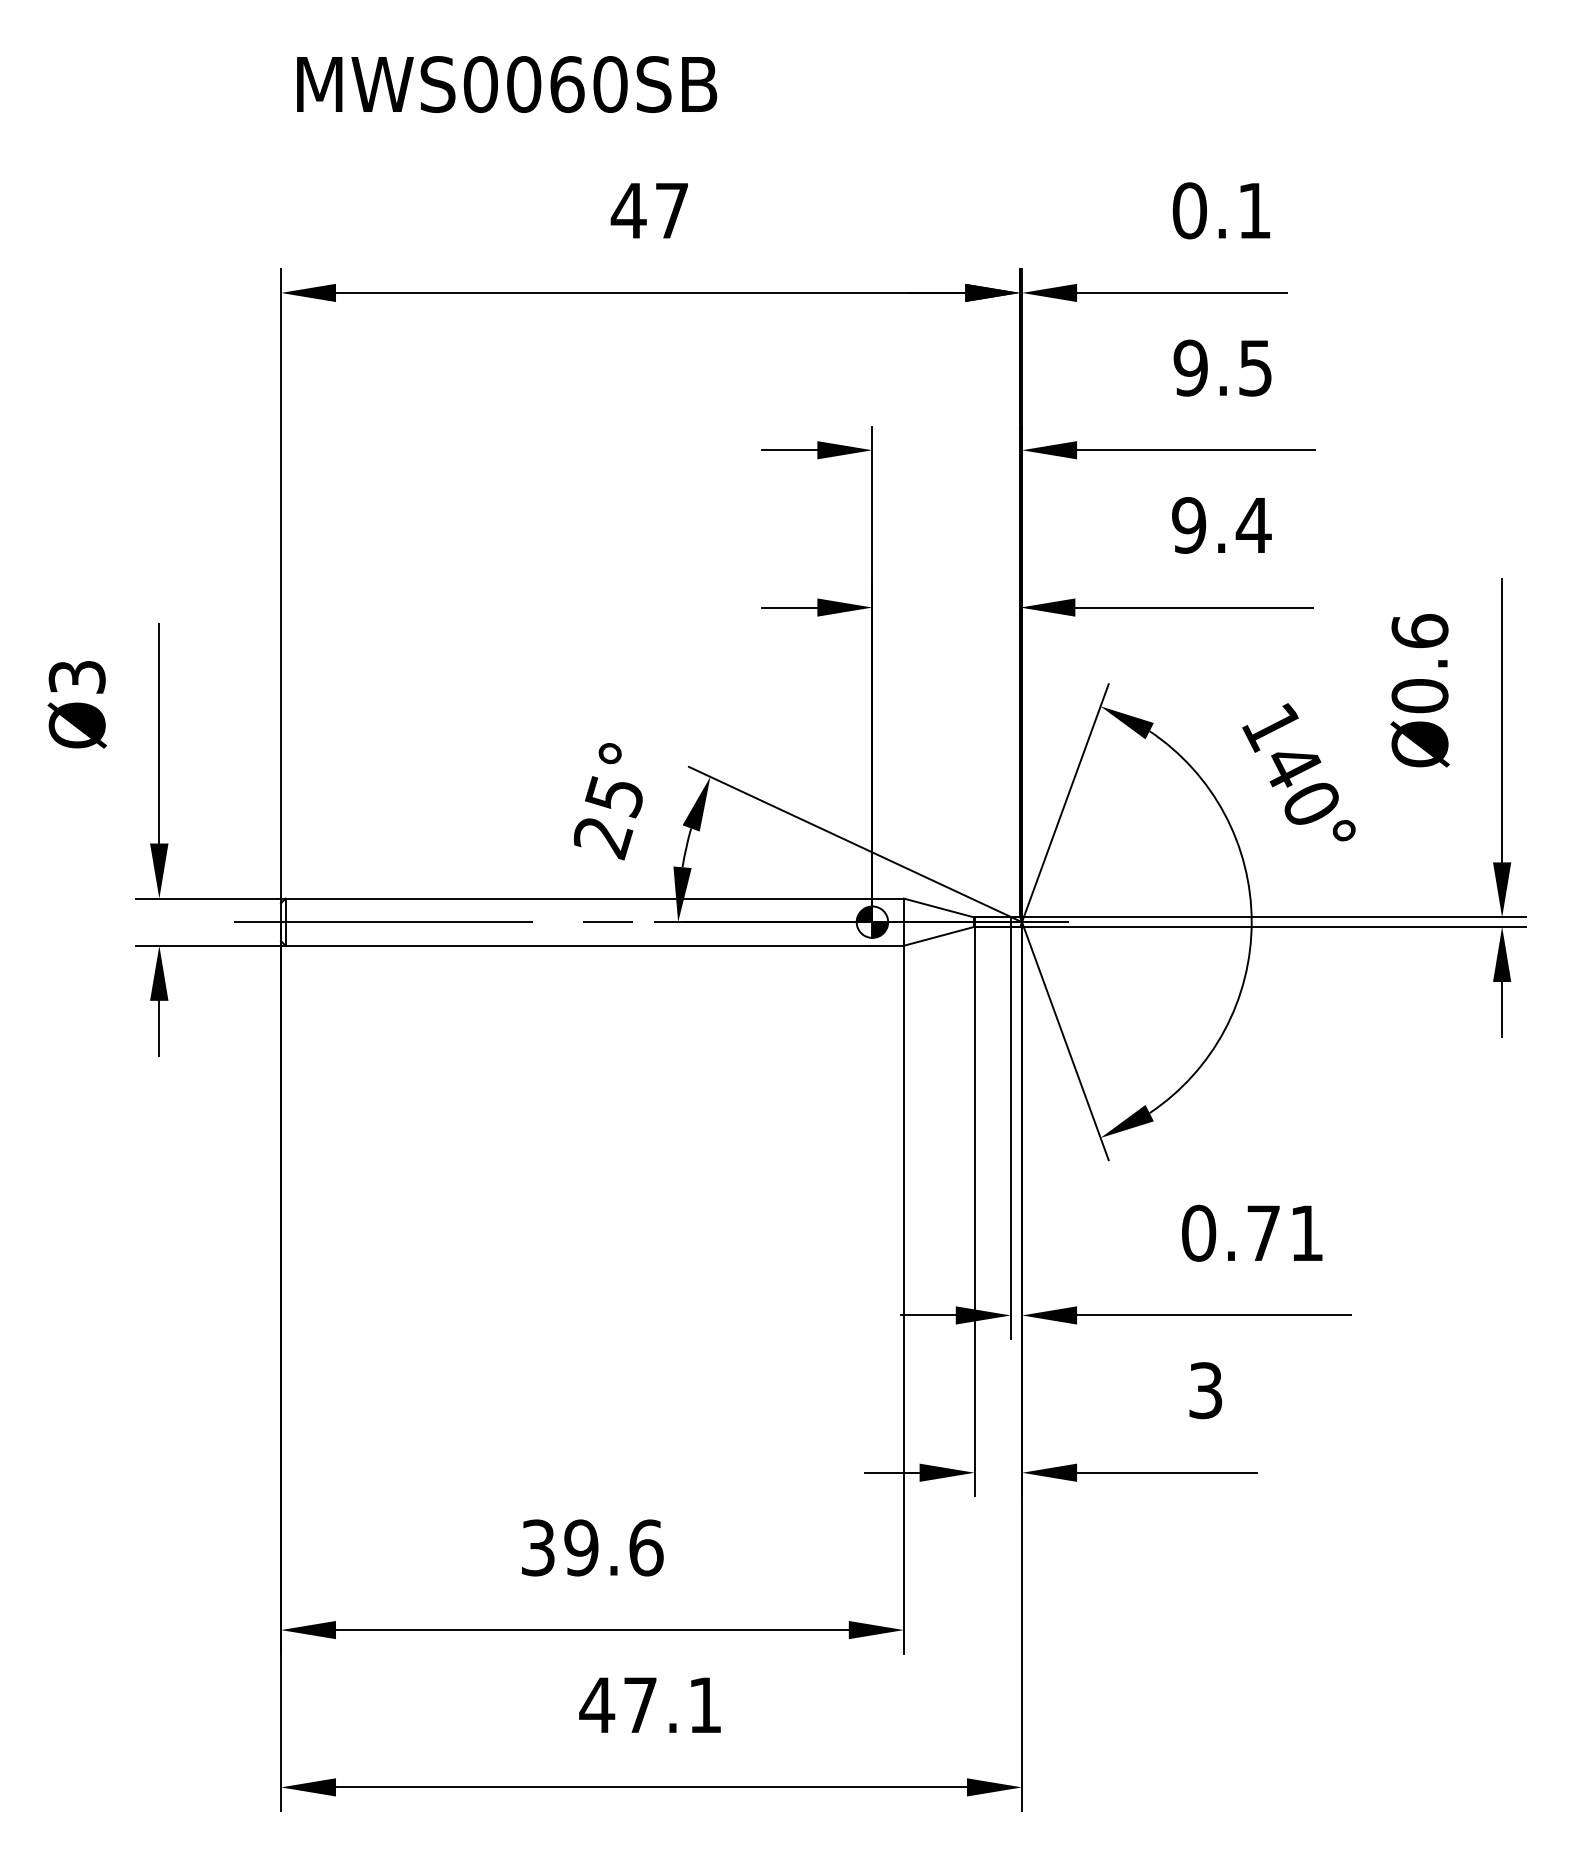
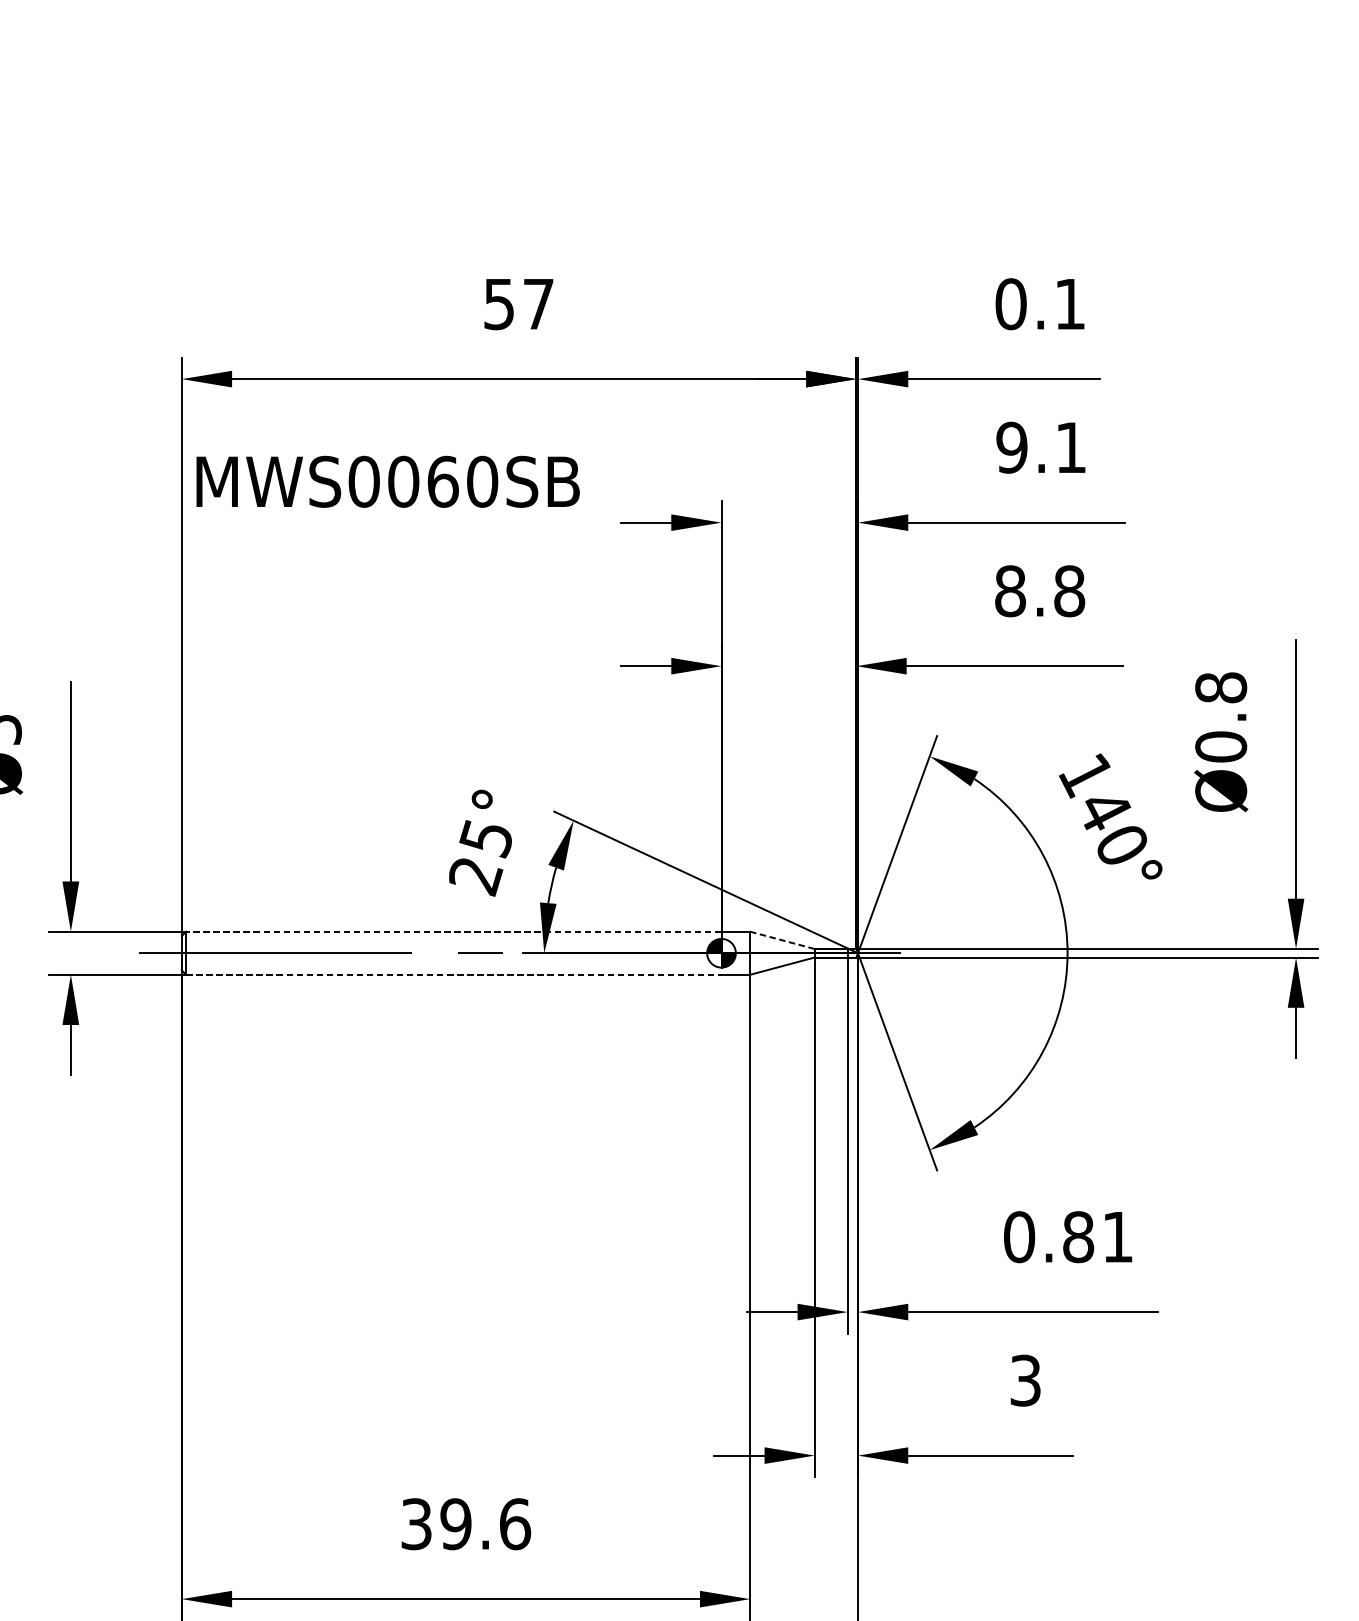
text: (507, 84) -> (388, 481), moved
text: (628, 211) -> (498, 304), 47 -> 57
text: (1255, 368) -> (1071, 448), 9.5 -> 9.1
text: (1221, 525) -> (1040, 591), 9.4 -> 8.8
text: (1419, 631) -> (1220, 688), Ø0.6 -> Ø0.8
line: (578, 898) -> (453, 931), solid -> dashed
line: (938, 907) -> (781, 939), solid -> dashed
line: (579, 945) -> (454, 974), solid -> dashed
text: (1263, 1232) -> (1078, 1236), 0.71 -> 0.81

